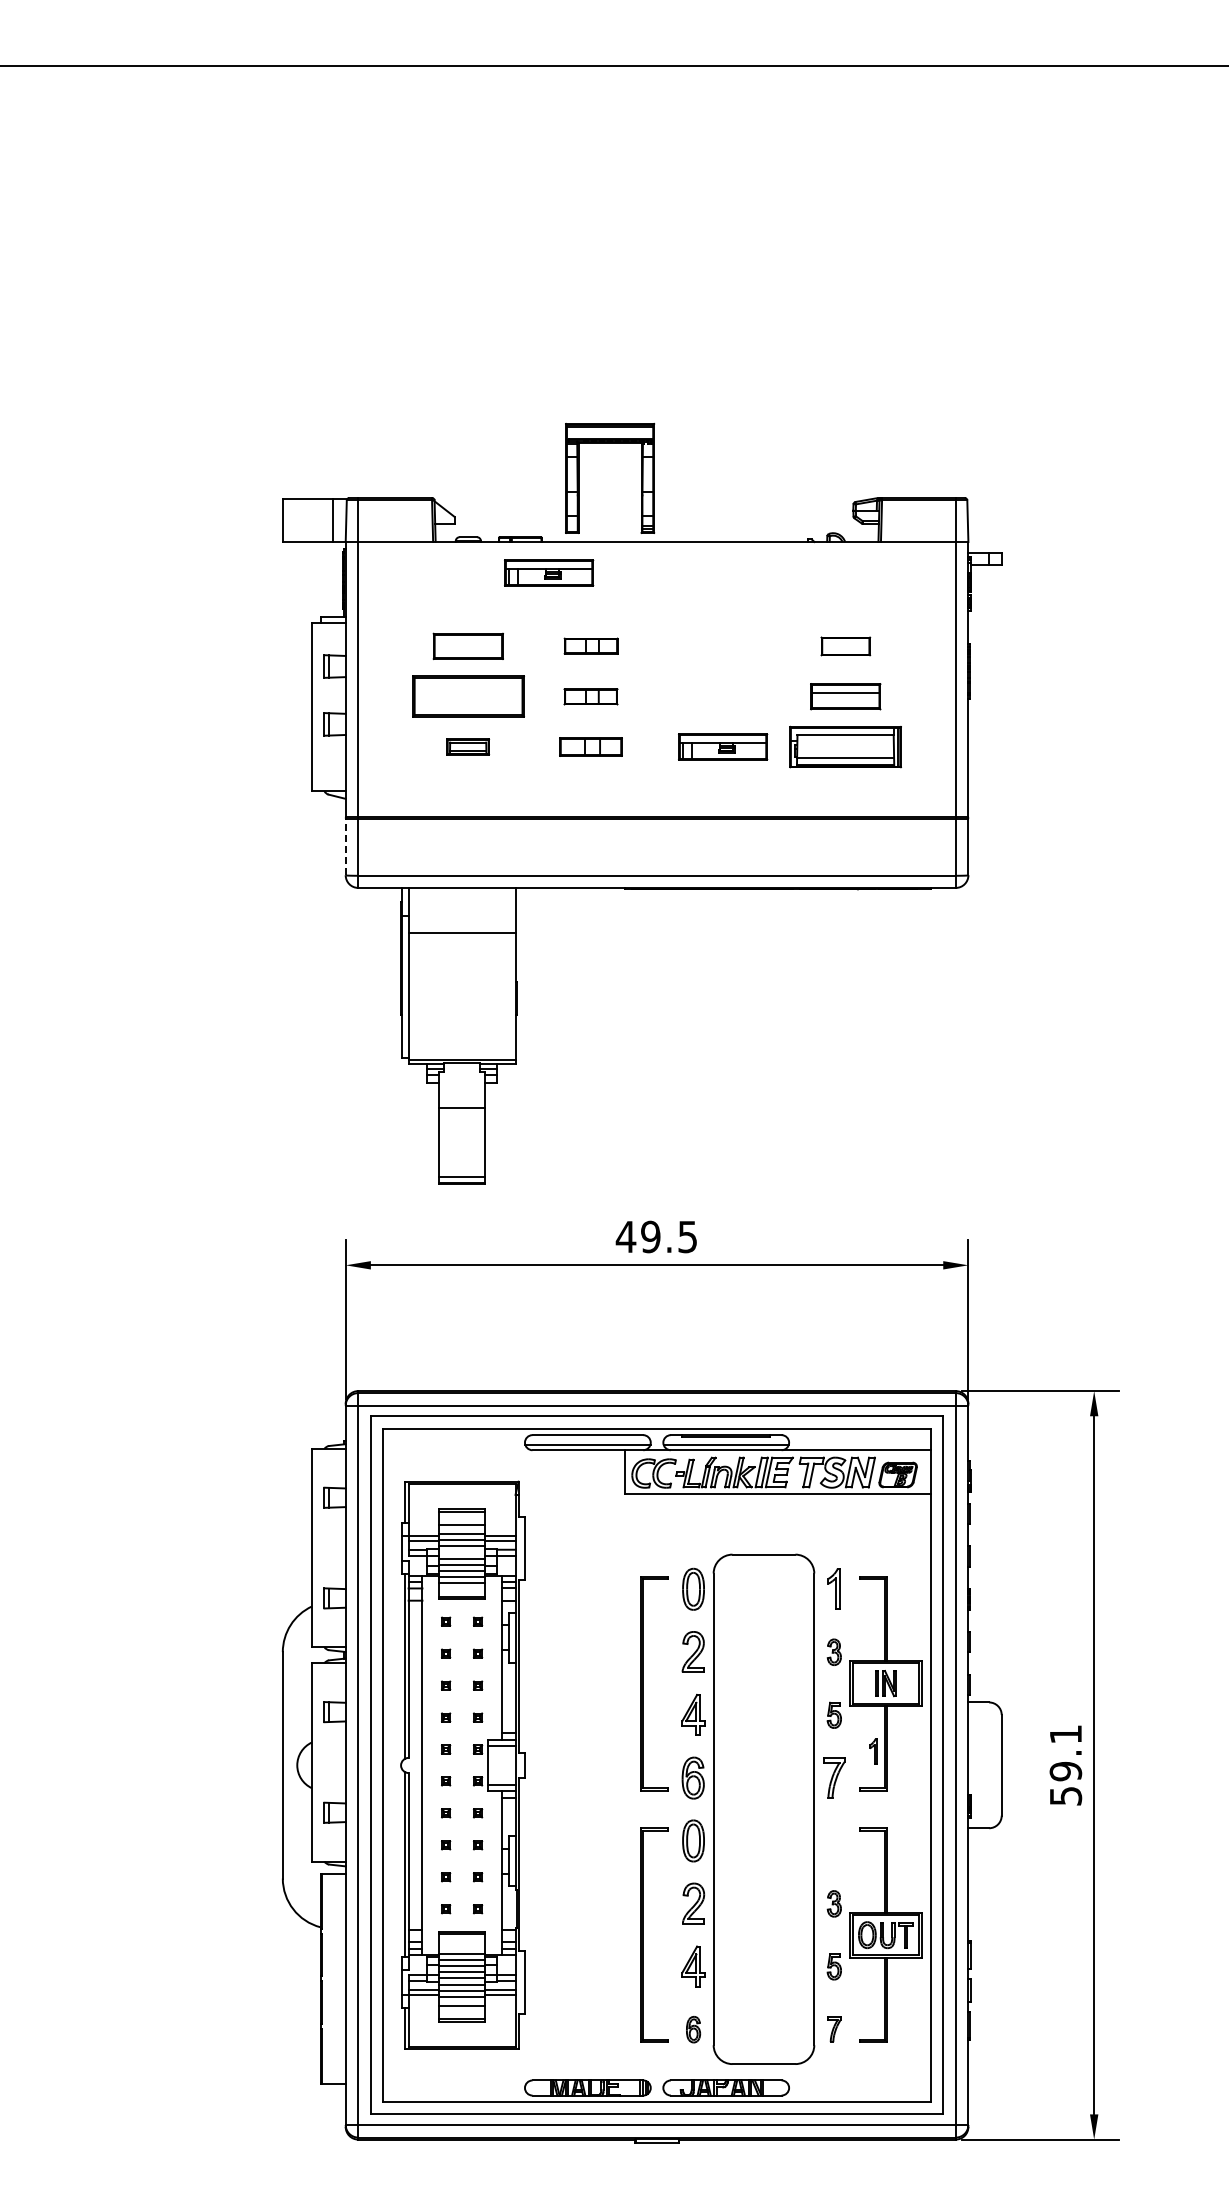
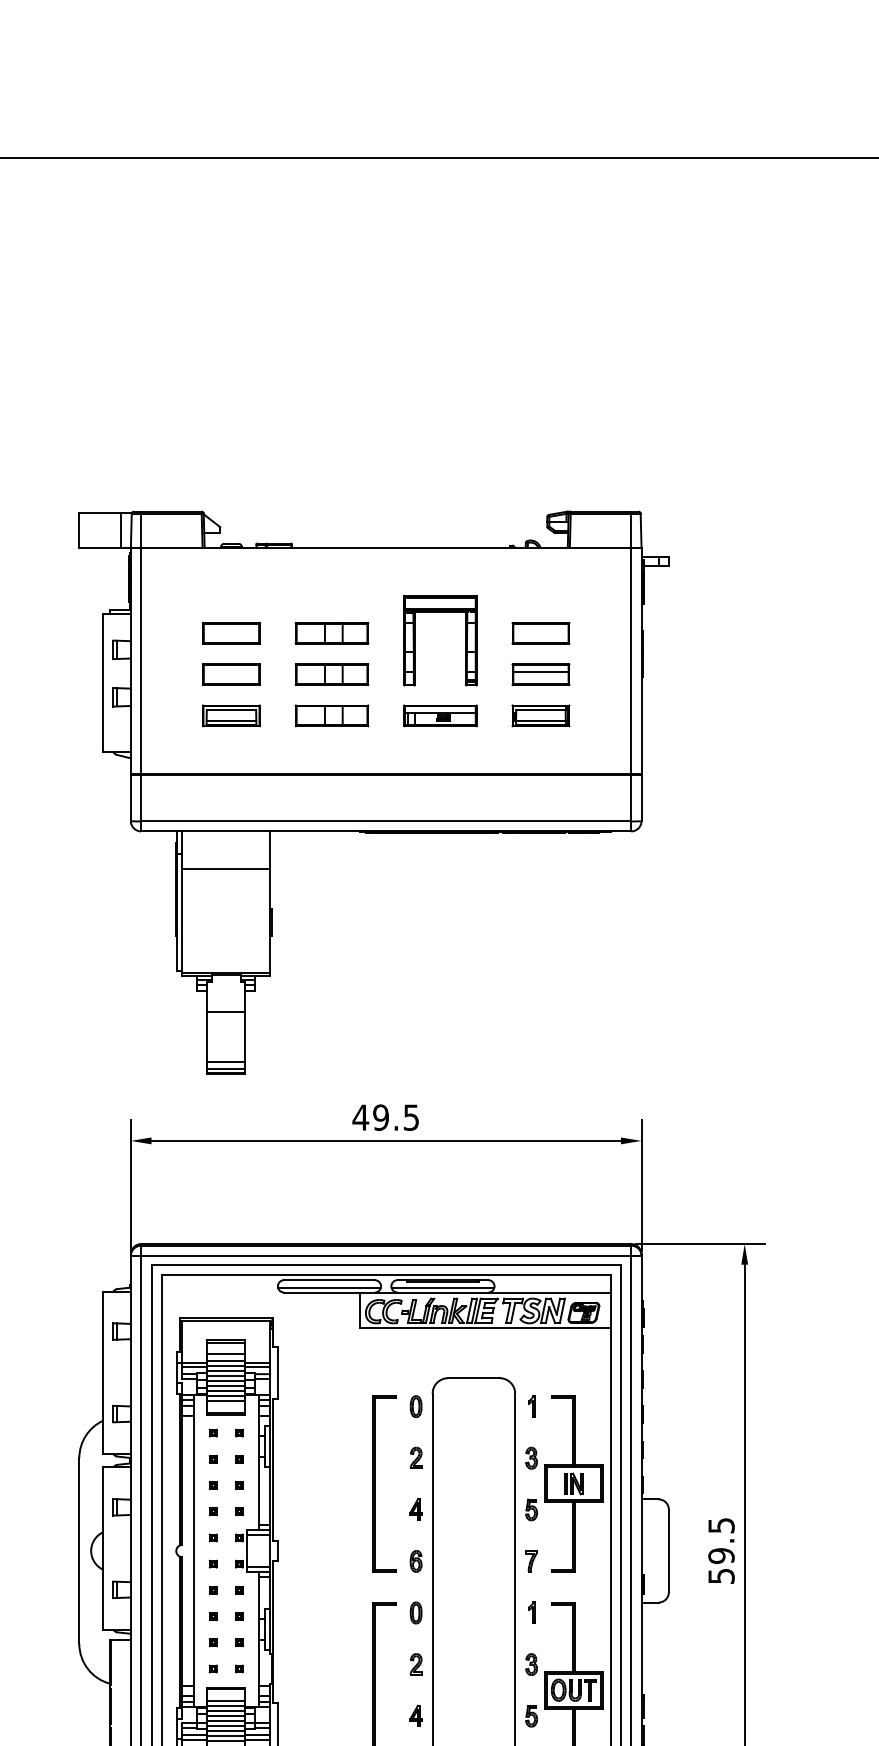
part: (579, 478) -> (415, 640), moved
part: (549, 572) -> (298, 572), removed
part: (591, 645) -> (332, 632), size x1.67
part: (845, 646) -> (540, 633), size x1.43
part: (467, 696) -> (230, 674), size x0.62
part: (590, 696) -> (331, 674), size x1.67
part: (467, 746) -> (230, 715), size x1.67
part: (590, 746) -> (331, 715), size x1.43
part: (845, 746) -> (540, 715), size x0.62
line: (345, 846) -> (130, 797), dashed -> solid
line: (461, 1168) -> (225, 1061), added
line: (461, 1552) -> (225, 1376), added
part: (693, 1589) -> (416, 1406), size x0.62
part: (834, 1589) -> (531, 1406), size x0.62
part: (693, 1651) -> (416, 1457), size x0.62
part: (693, 1714) -> (416, 1509), size x0.62
text: (1066, 1734) -> (722, 1525), 59.1 -> 59.5
part: (873, 1751) -> (531, 1612), moved
part: (693, 1777) -> (416, 1560), size x0.62
part: (834, 1778) -> (531, 1561), size x0.62
part: (693, 1840) -> (416, 1612), size x0.62
part: (693, 1903) -> (416, 1664), size x0.62
line: (461, 1947) -> (225, 1700), added
part: (693, 1966) -> (416, 1715), size x0.62

